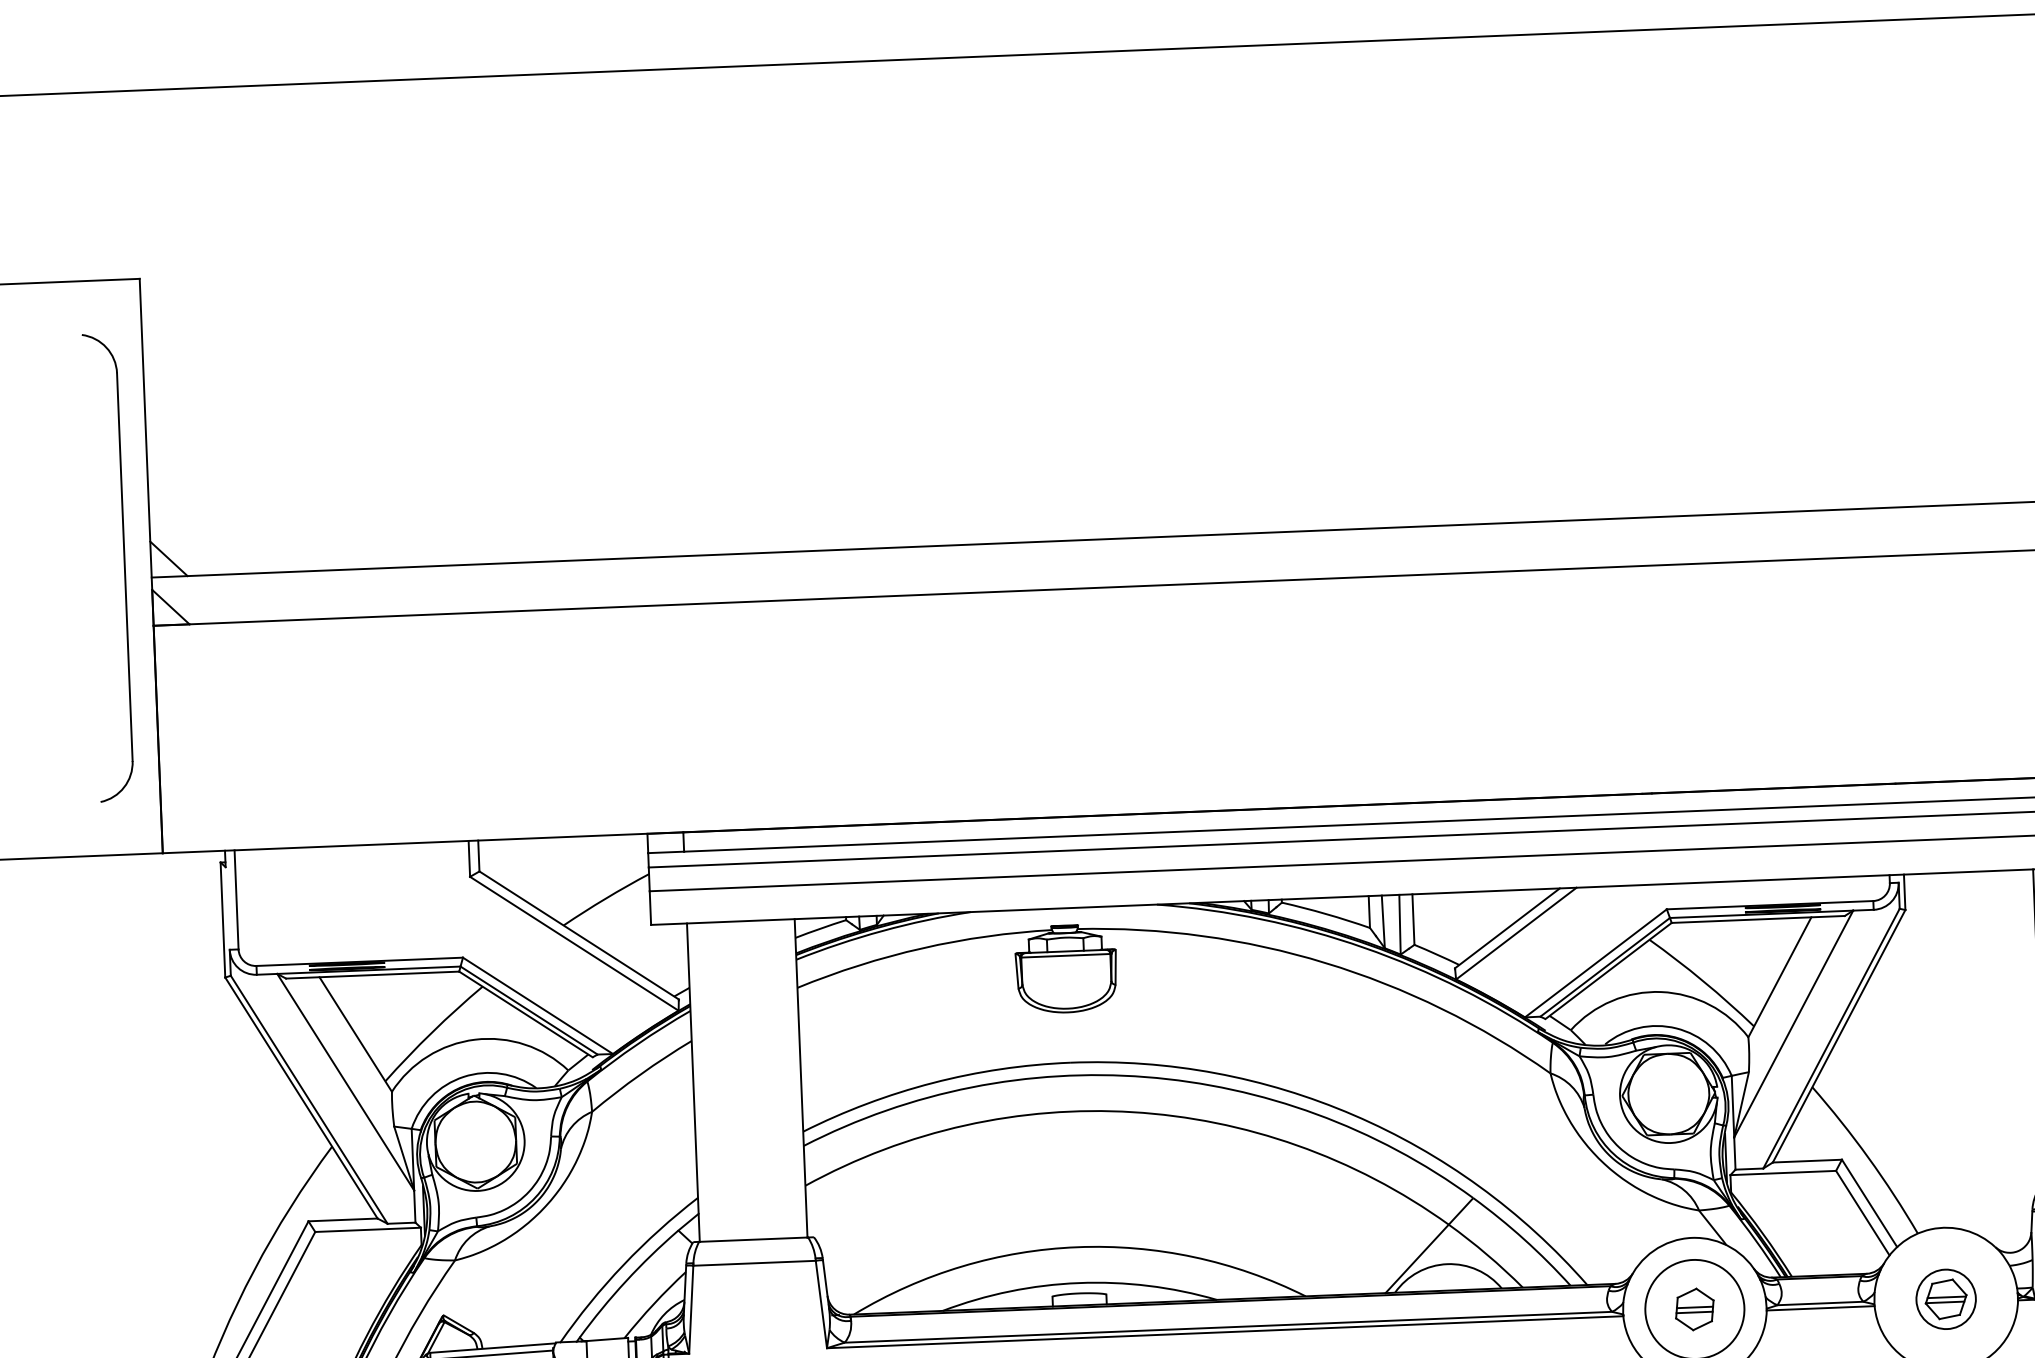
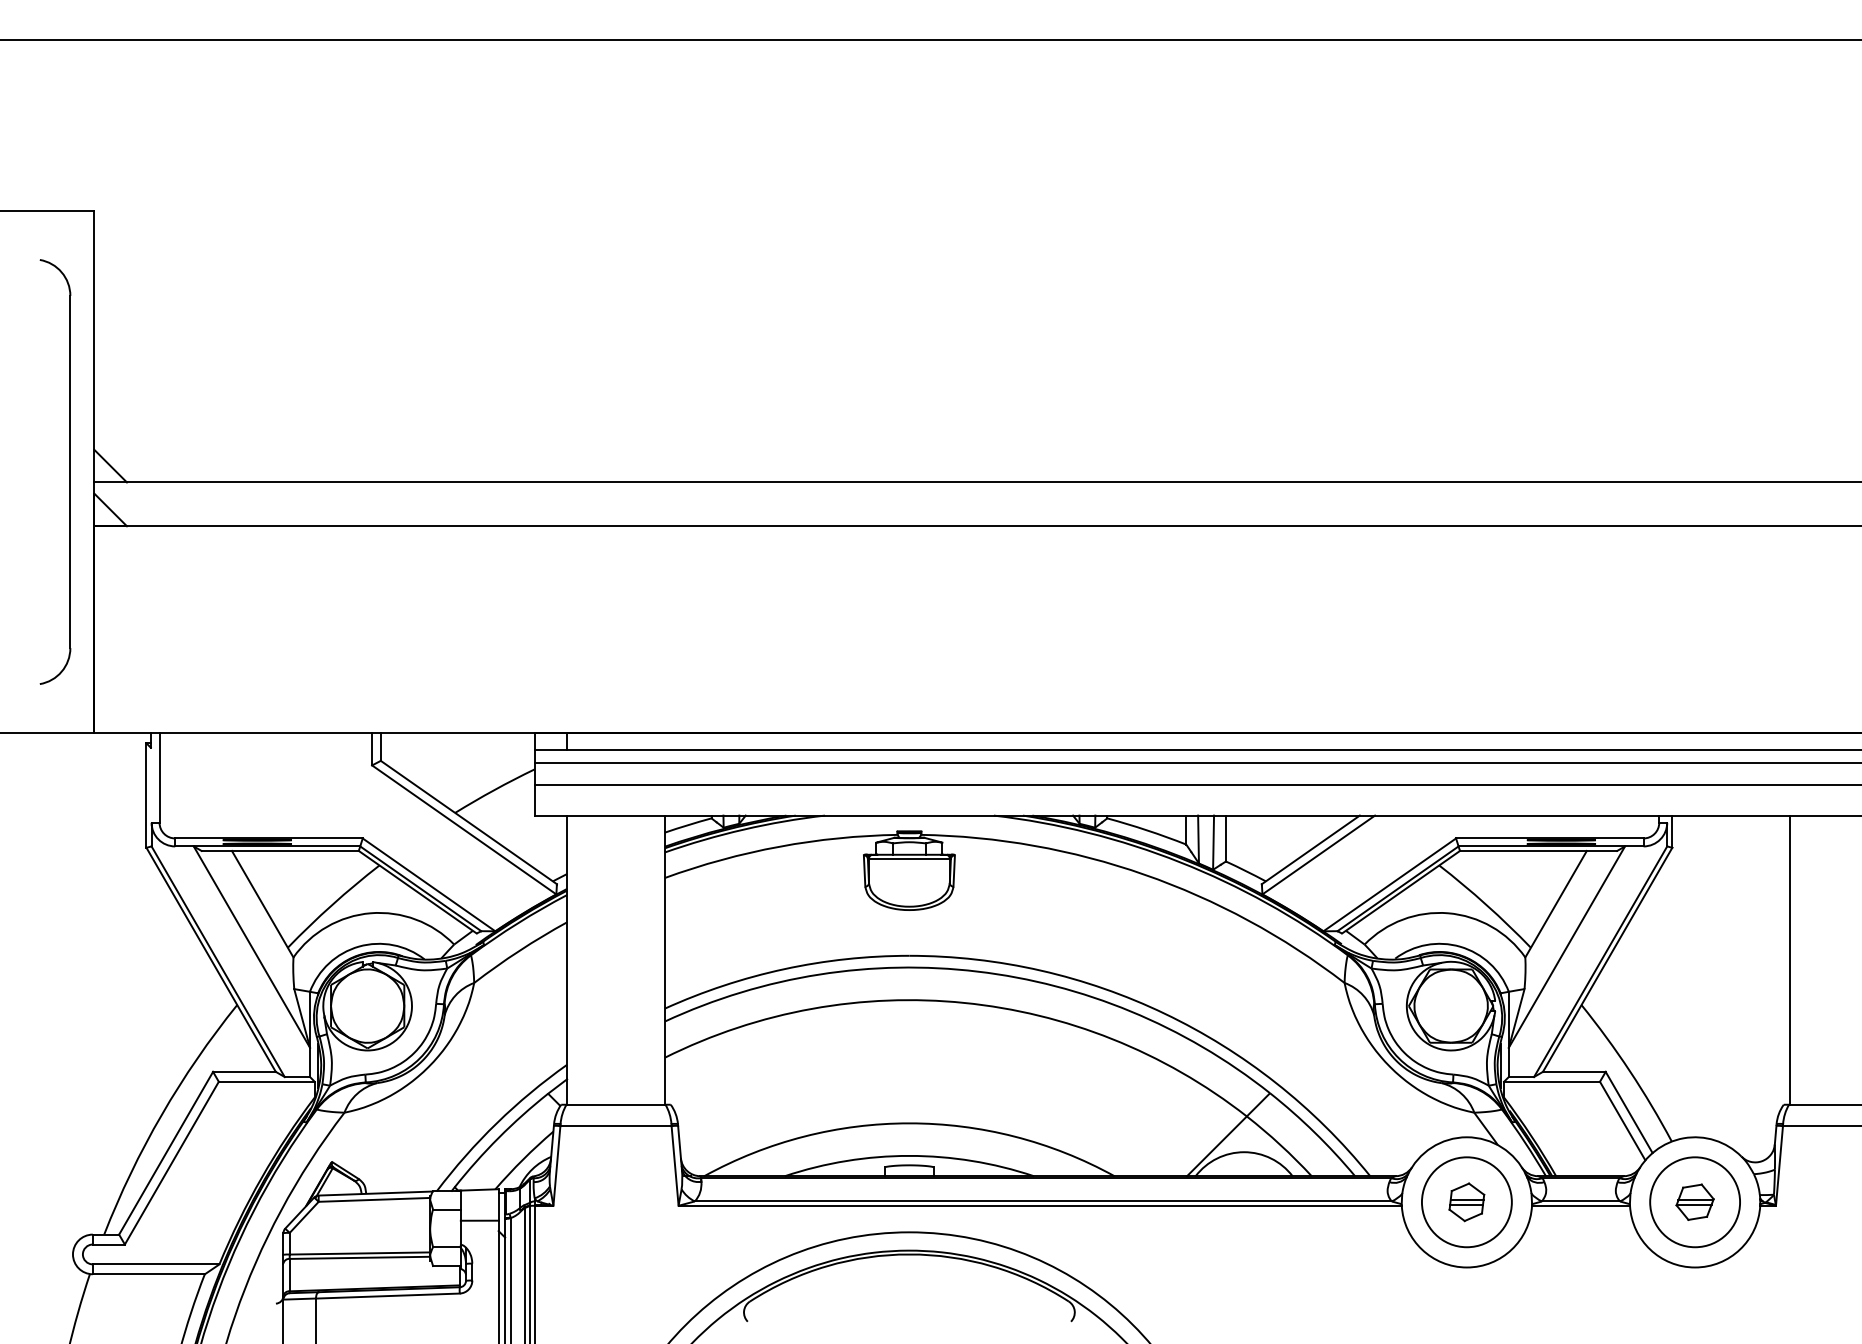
circle: (1946, 1299) -> (1695, 1202), size x1.67

